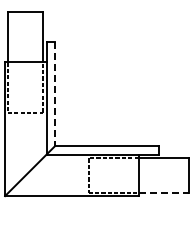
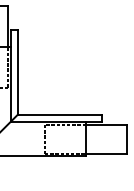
line: (55, 94) -> (17, 72), dashed -> solid
line: (164, 193) -> (106, 153), dashed -> solid

